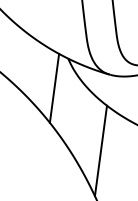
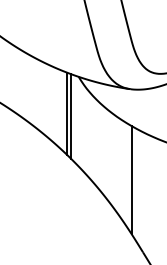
line: (56, 90) -> (70, 116), added

